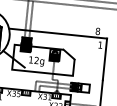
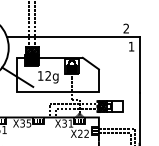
text: (98, 31) -> (126, 28), 8 -> 2

